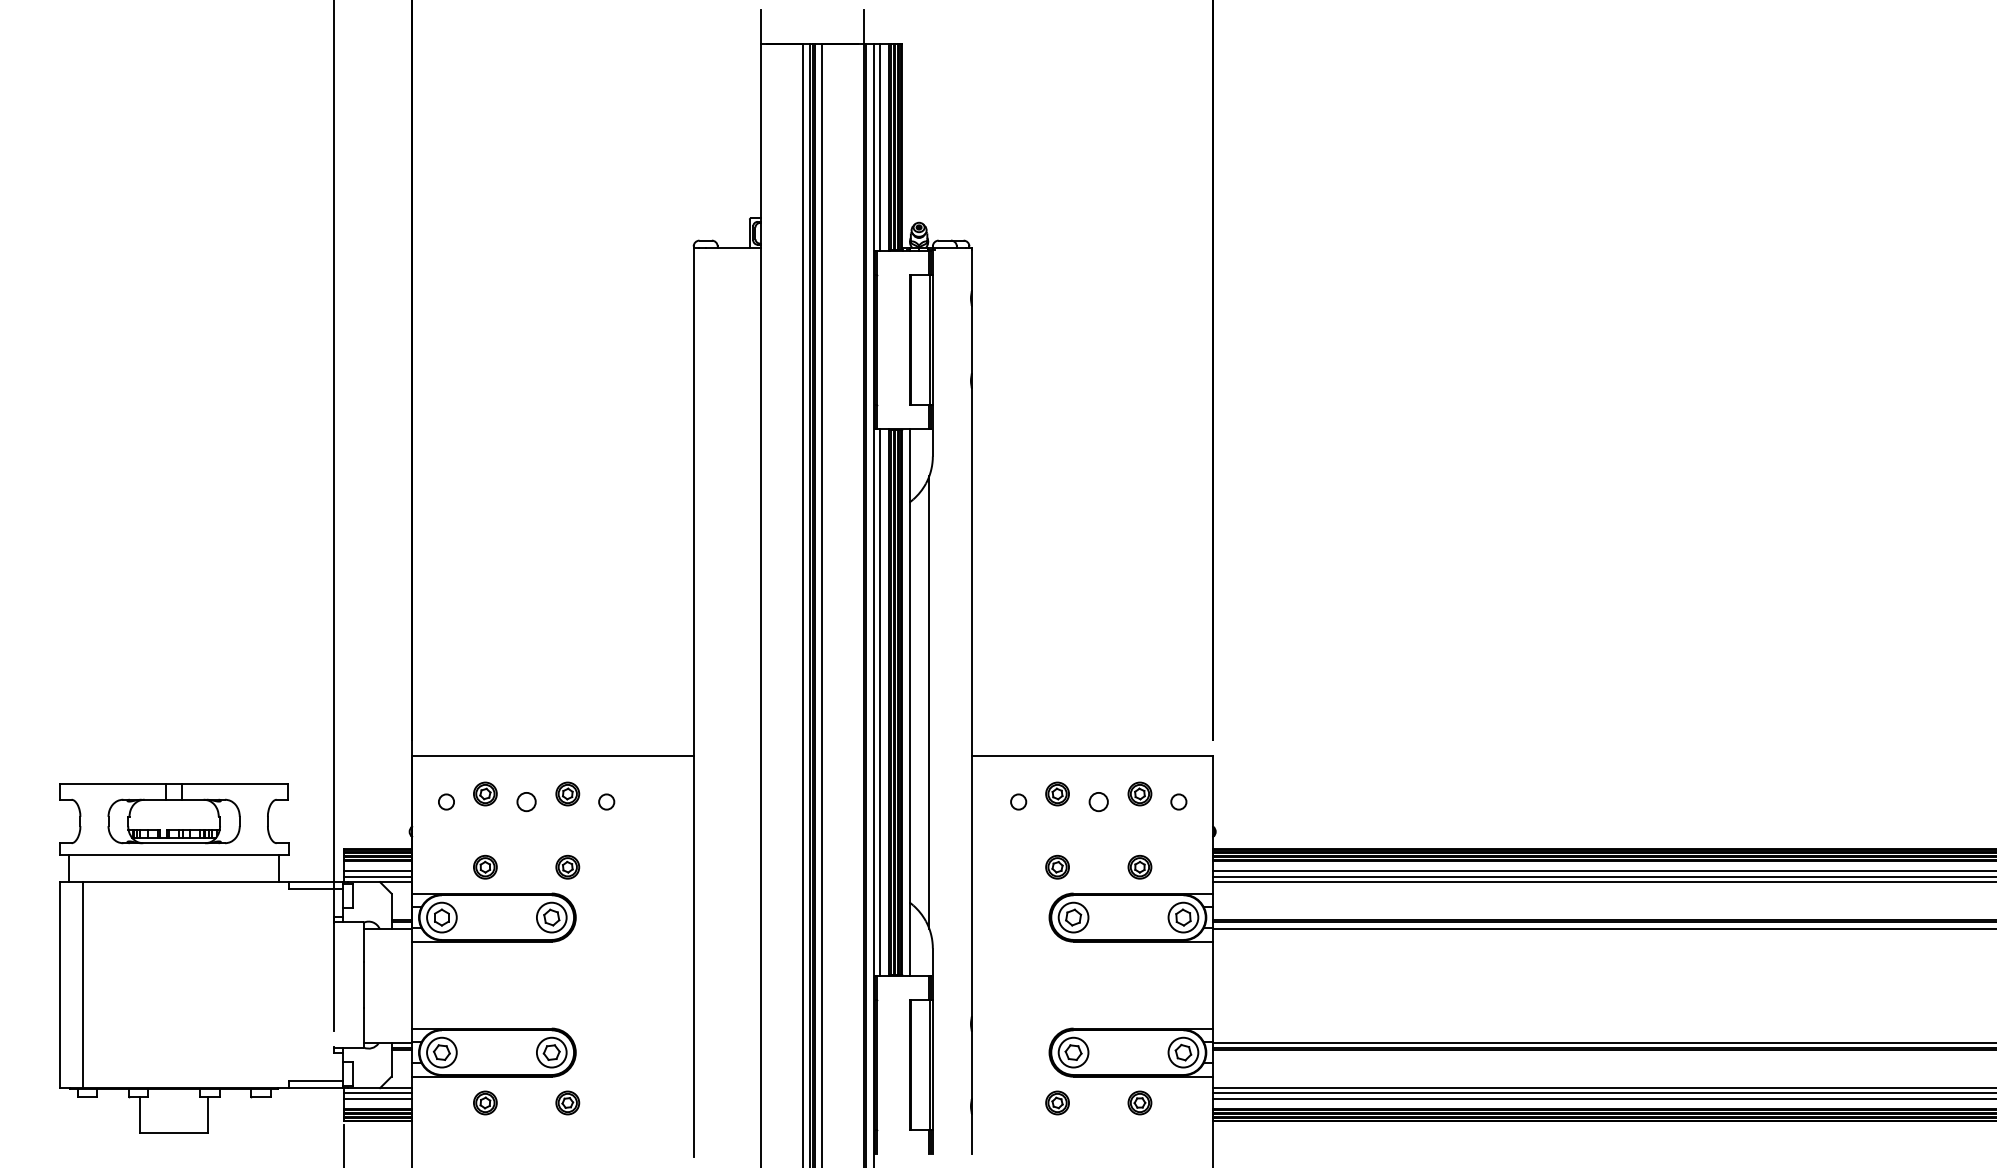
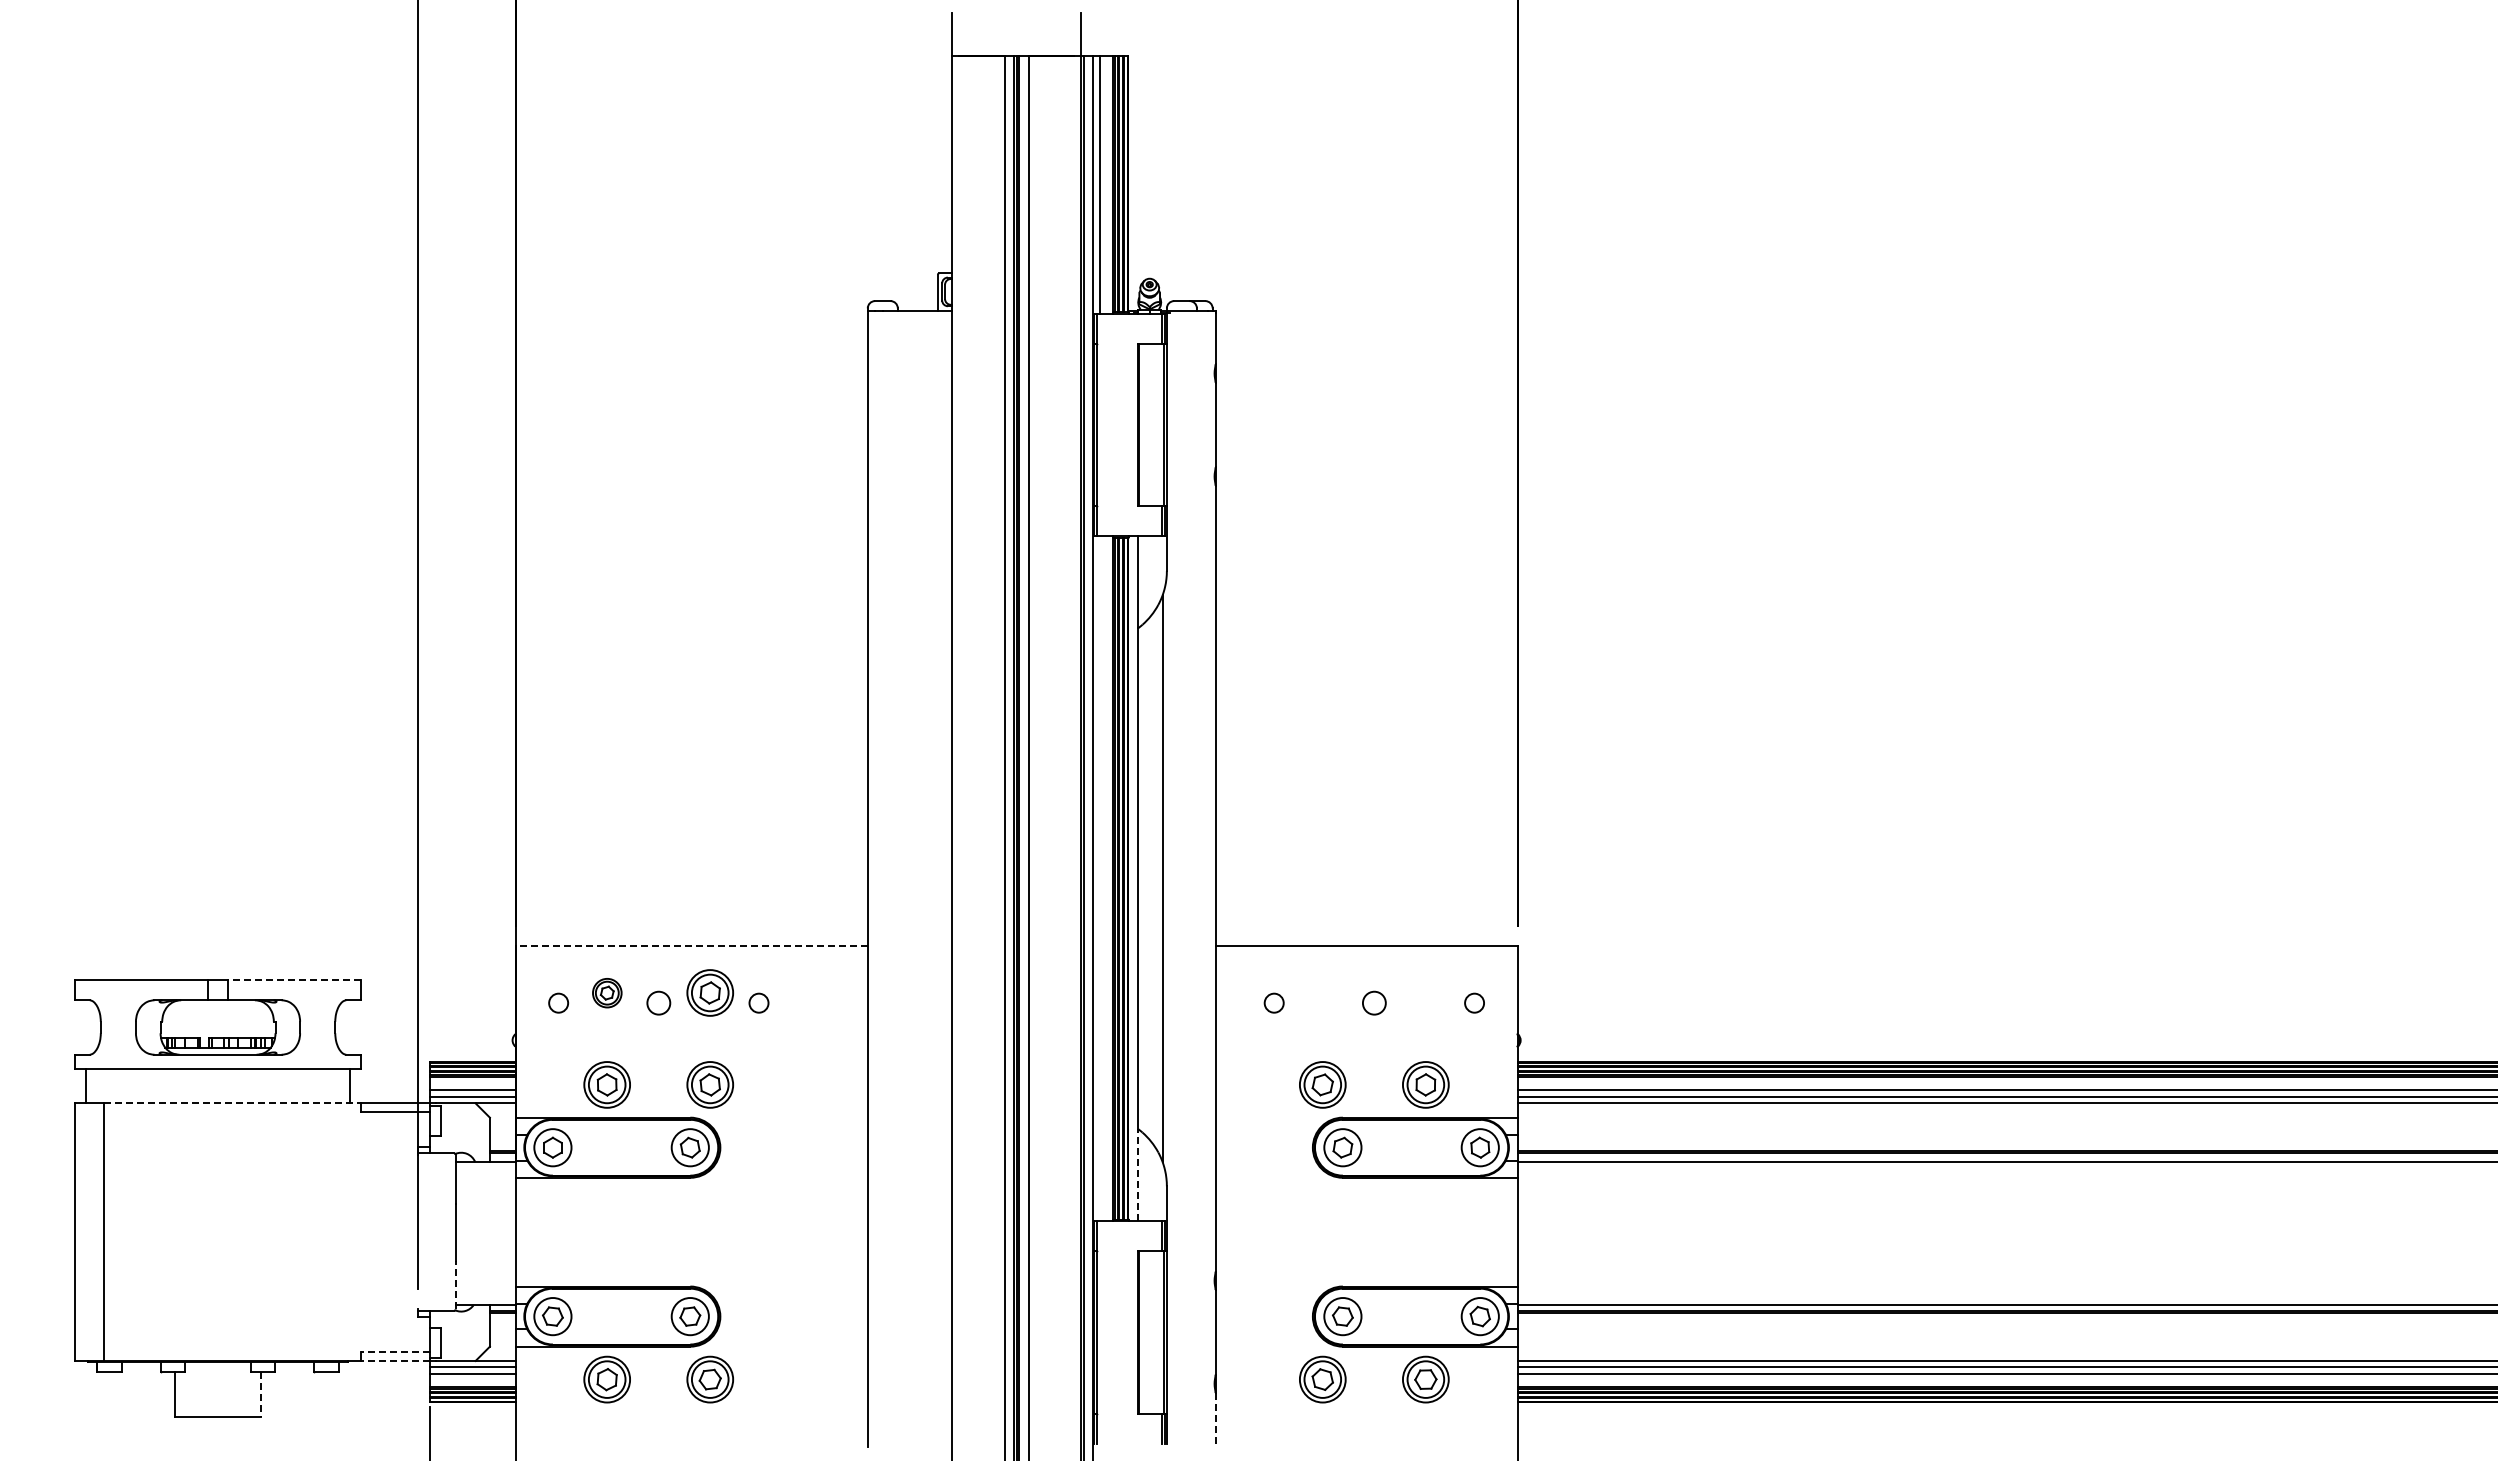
line: (879, 702) -> (1100, 878), removed
line: (552, 755) -> (691, 945), solid -> dashed
line: (234, 783) -> (293, 980), solid -> dashed
part: (567, 794) -> (710, 993), size x1.6
part: (1057, 794) -> (1322, 993), removed
part: (1139, 794) -> (1425, 993), removed
part: (485, 867) -> (607, 1084), size x1.6
part: (567, 867) -> (710, 1084), size x1.6
part: (1057, 867) -> (1322, 1084), size x1.6
part: (1139, 867) -> (1425, 1084), size x1.6
line: (185, 882) -> (232, 1103), solid -> dashed
line: (910, 939) -> (1138, 1175), solid -> dashed
line: (364, 1026) -> (455, 1284), solid -> dashed
line: (316, 1081) -> (395, 1352), solid -> dashed
line: (316, 1087) -> (395, 1360), solid -> dashed
part: (485, 1102) -> (607, 1379), size x1.6
part: (567, 1102) -> (710, 1379), size x1.6
part: (1057, 1102) -> (1322, 1379), size x1.6
part: (1139, 1102) -> (1425, 1379), size x1.6
line: (208, 1115) -> (260, 1395), solid -> dashed
line: (971, 1134) -> (1215, 1418), solid -> dashed

